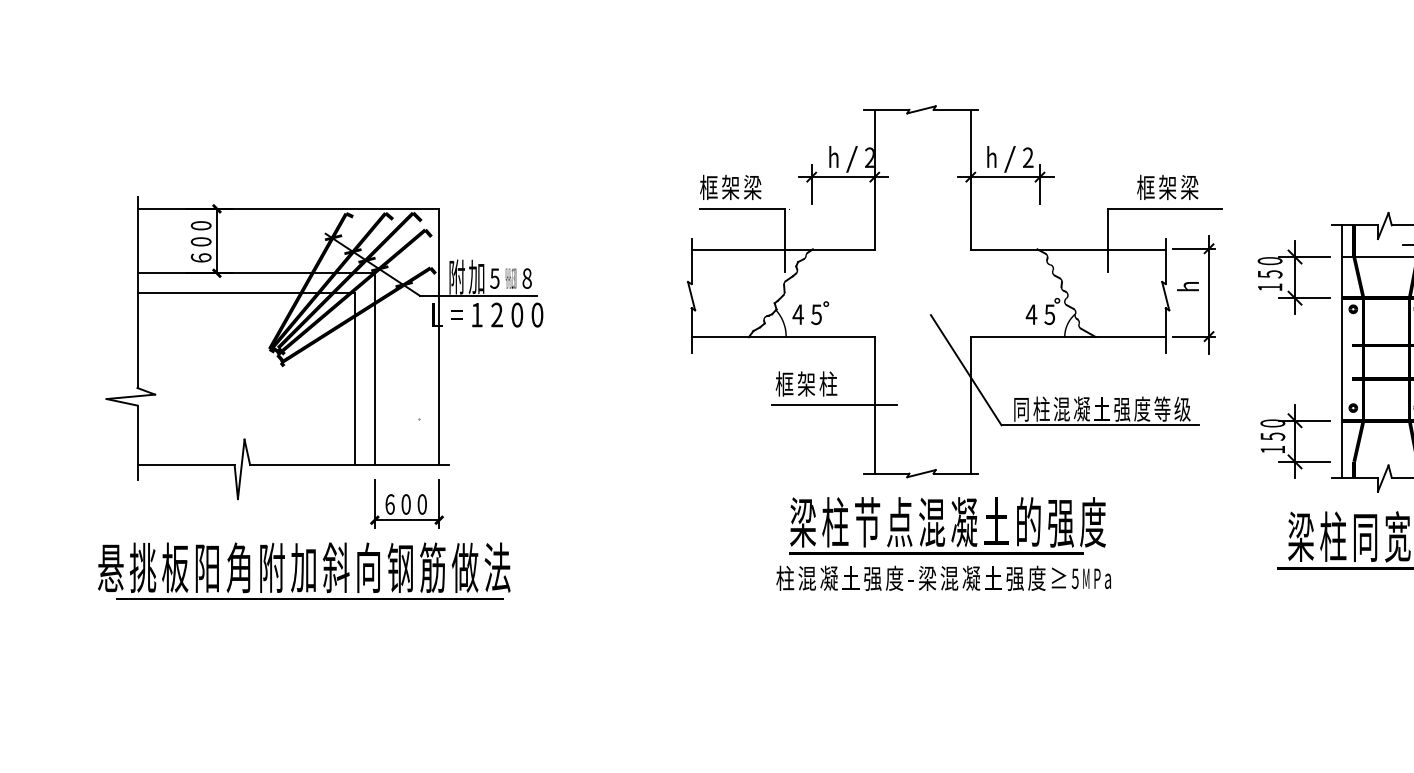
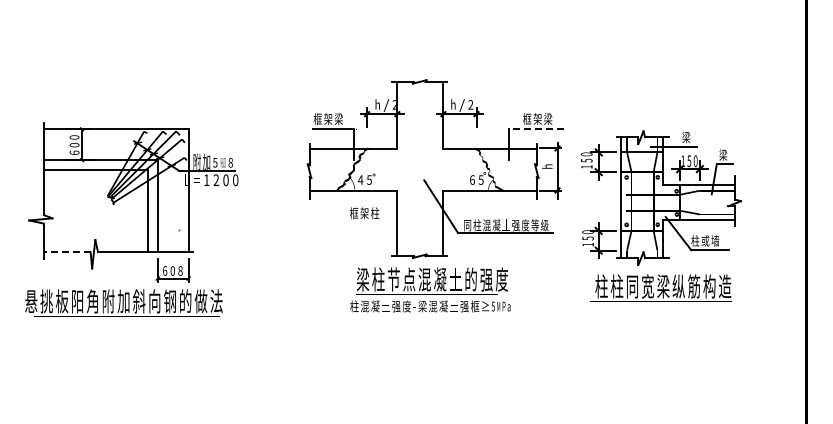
line: (1163, 209) -> (535, 129), solid -> dashed
text: (1029, 313) -> (471, 179), 4 -> 6
line: (833, 405) -> (377, 223), removed
line: (184, 465) -> (66, 252), solid -> dashed
text: (422, 505) -> (180, 271), 0 -> 8
text: (1300, 536) -> (601, 286), 梁 -> 柱
text: (432, 568) -> (185, 301), 筋 -> 的
text: (1037, 578) -> (475, 306), 度 -> 框

